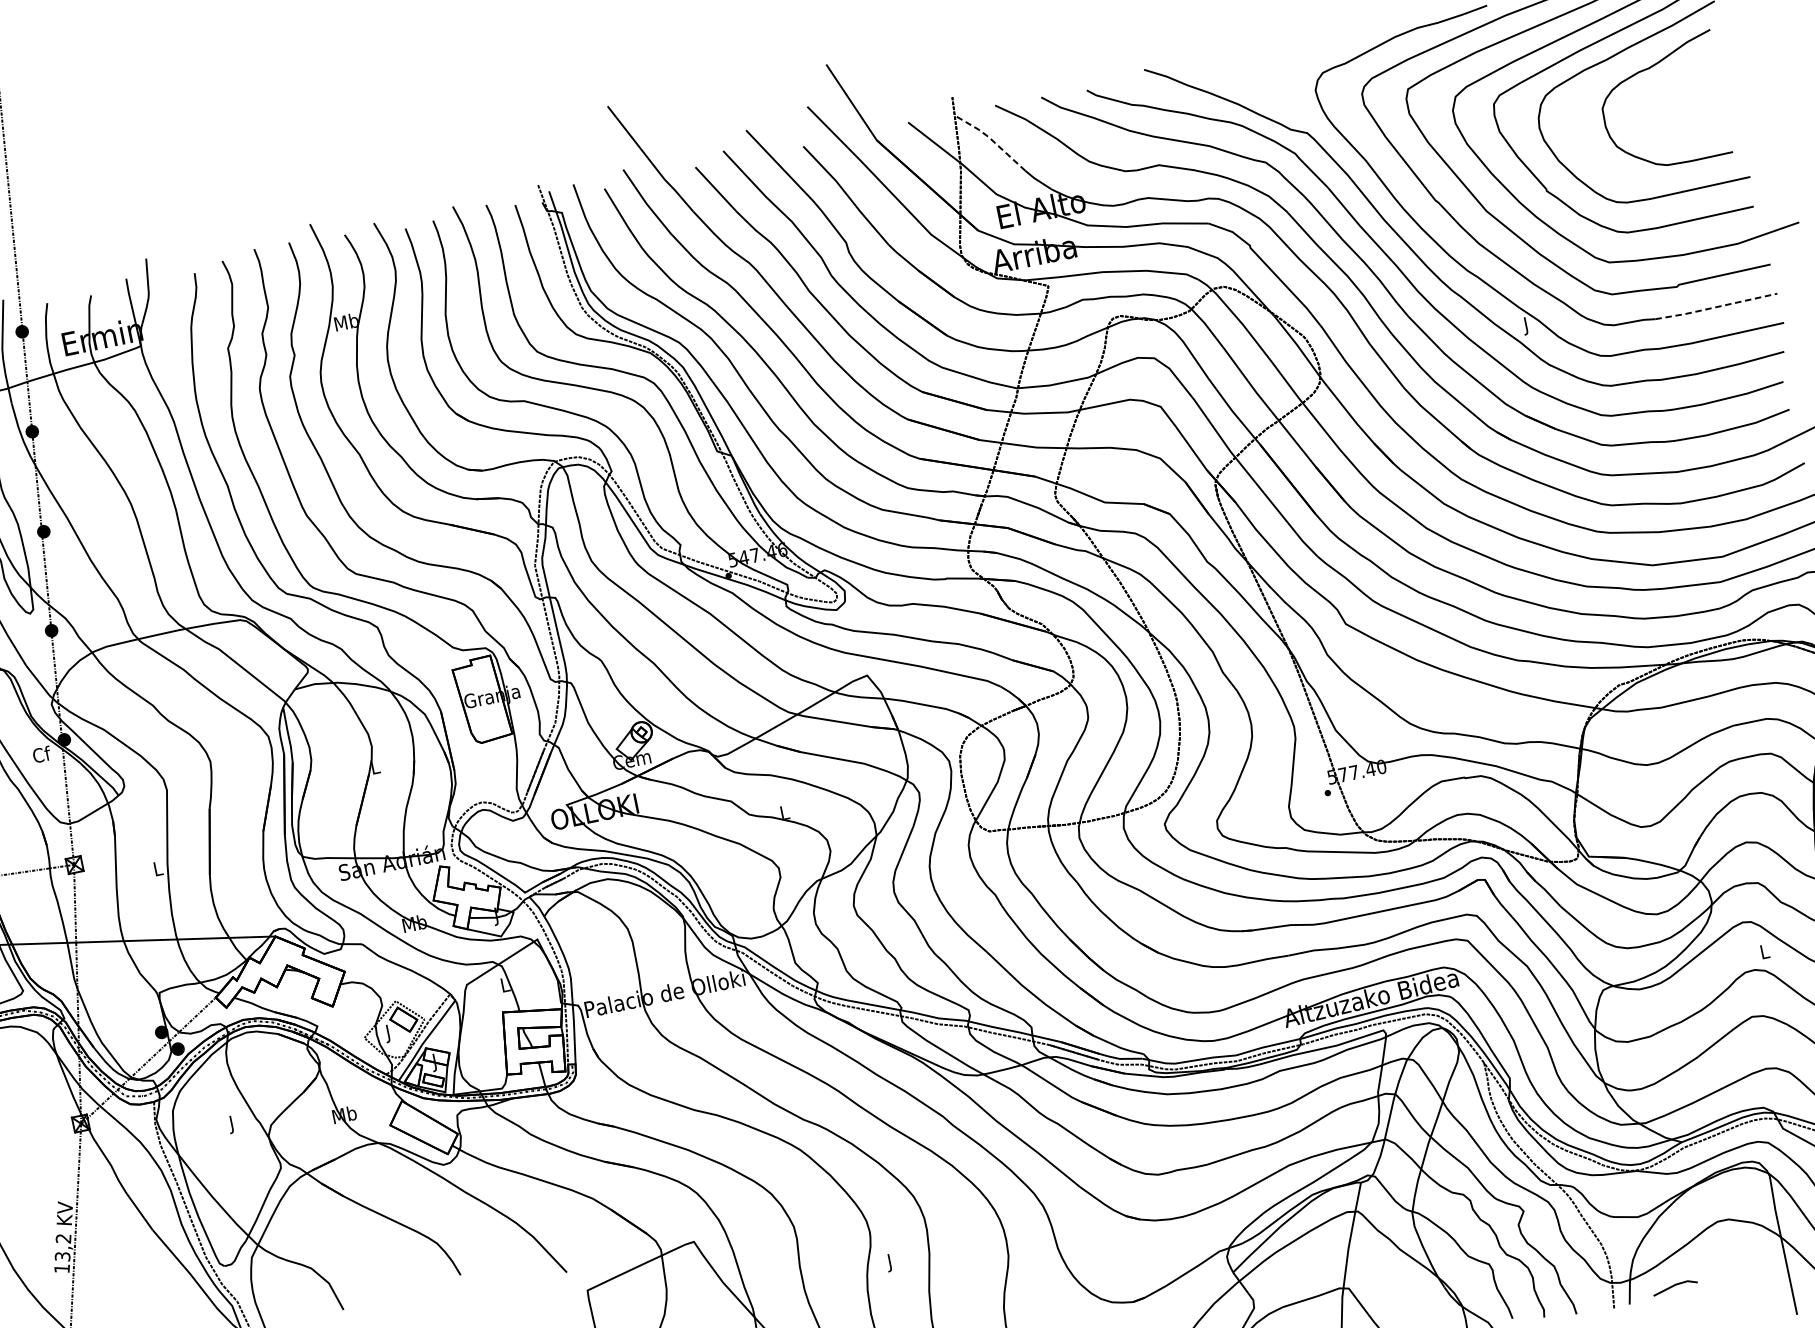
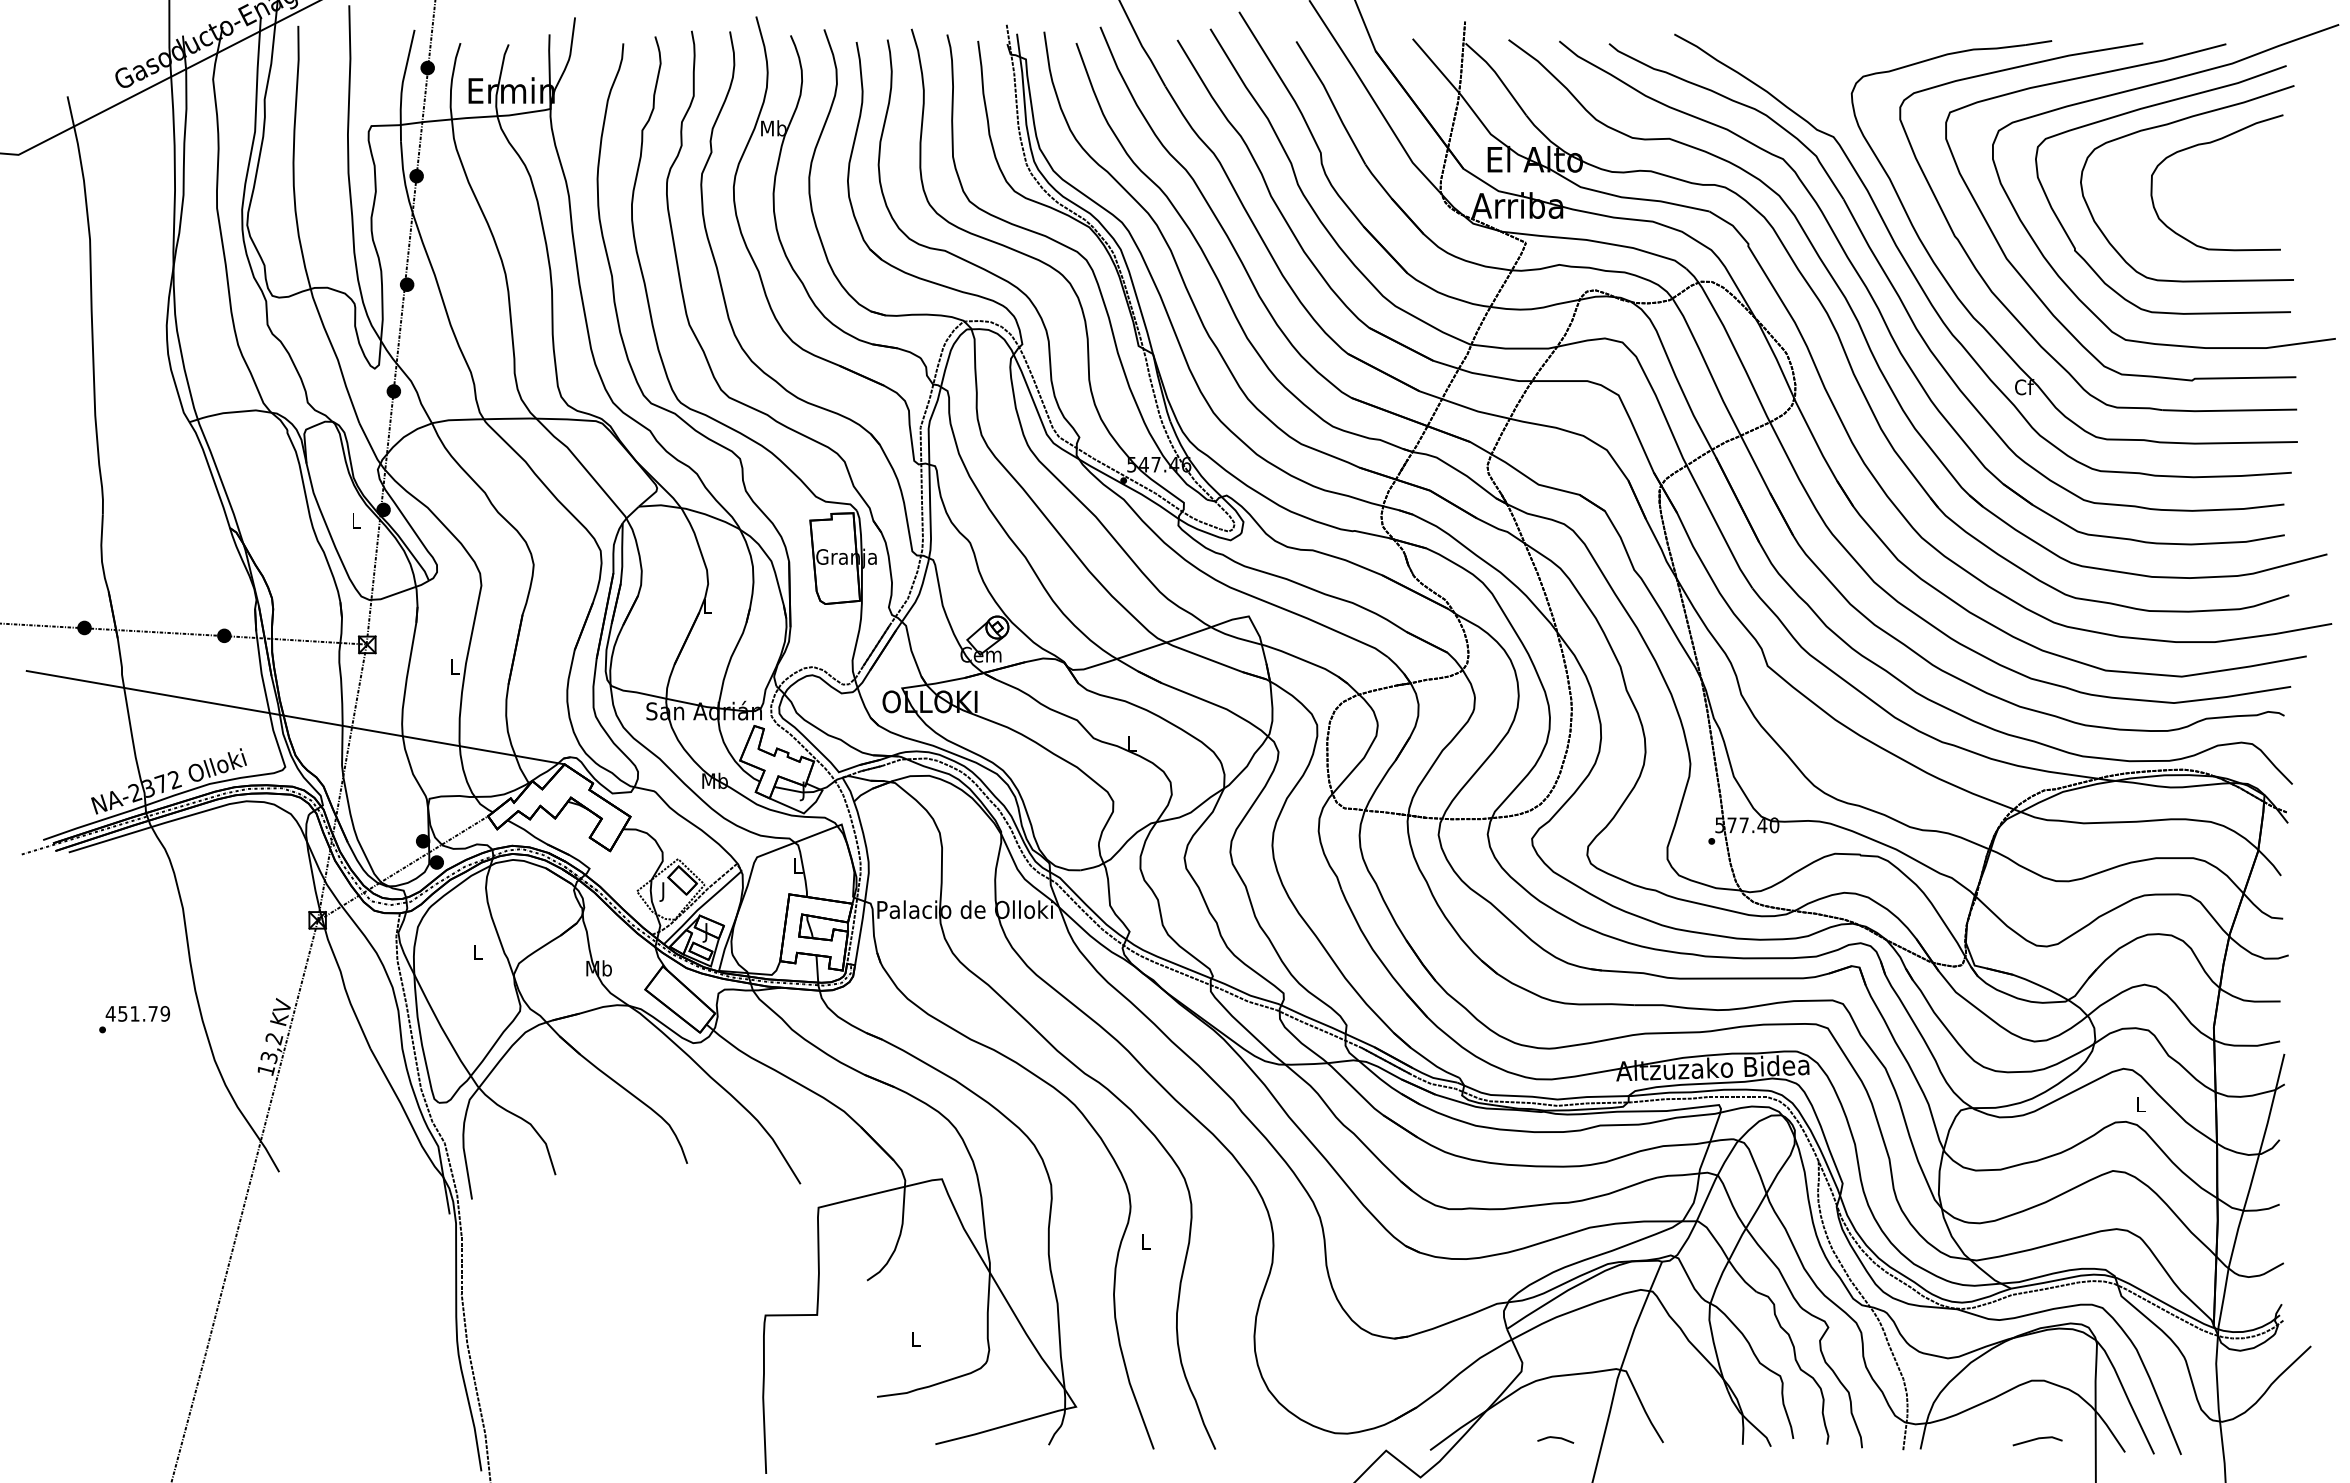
line: (991, 140) -> (1497, 76), dashed -> solid
line: (1716, 307) -> (2229, 410), dashed -> solid
text: (1526, 326) -> (2024, 389), J -> Cf
text: (41, 754) -> (356, 520), Cf -> L
text: (231, 1124) -> (477, 954), J -> L
text: (890, 1263) -> (1145, 1244), J -> L
line: (1674, 1285) -> (2037, 1439), moved

